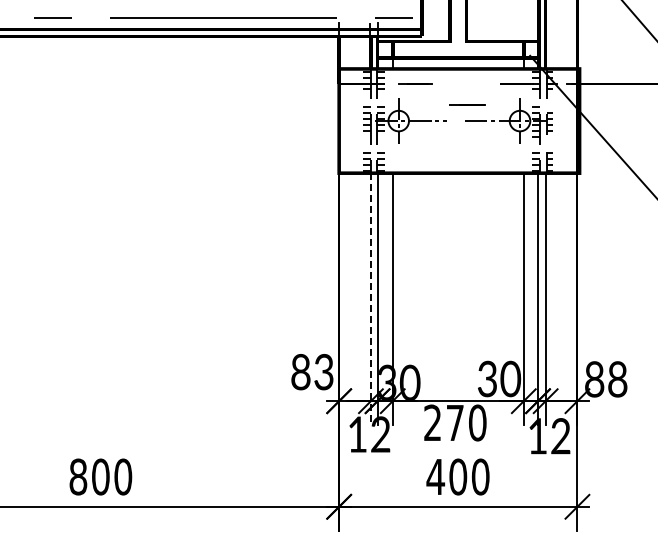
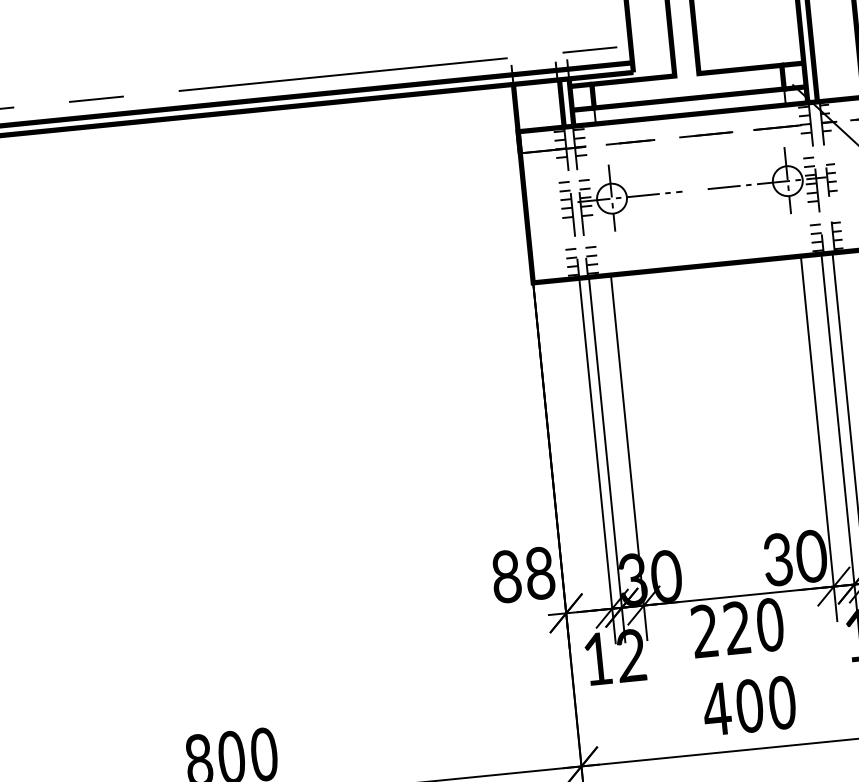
line: (467, 104) -> (706, 134), moved
line: (370, 299) -> (596, 461), dashed -> solid
text: (323, 371) -> (539, 572), 83 -> 88
text: (454, 422) -> (736, 627), 270 -> 220

